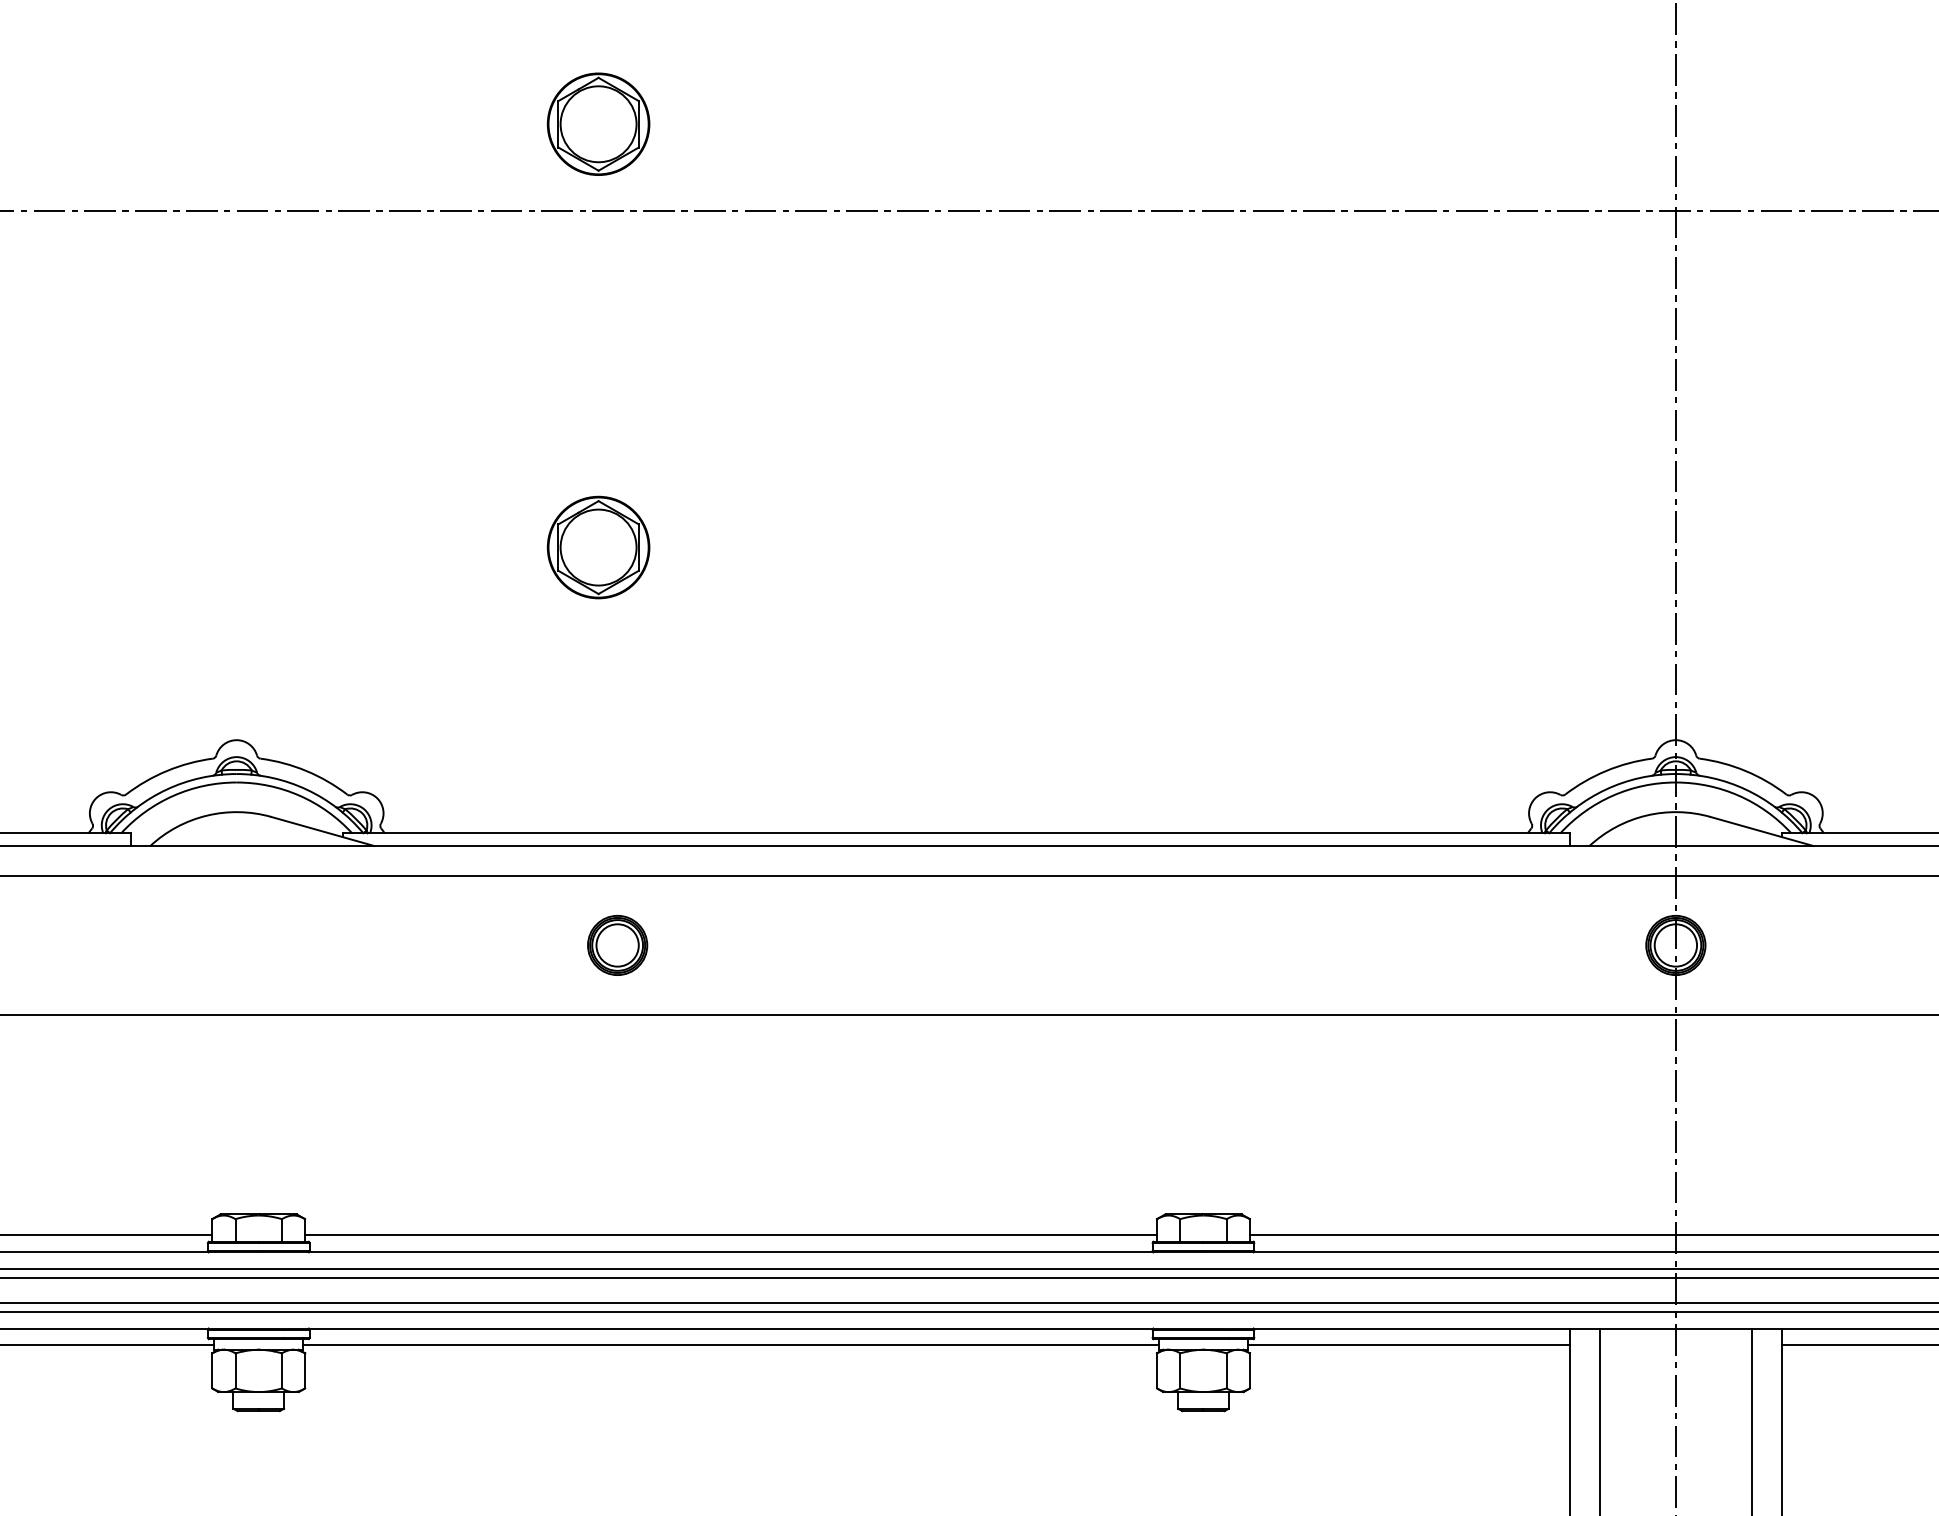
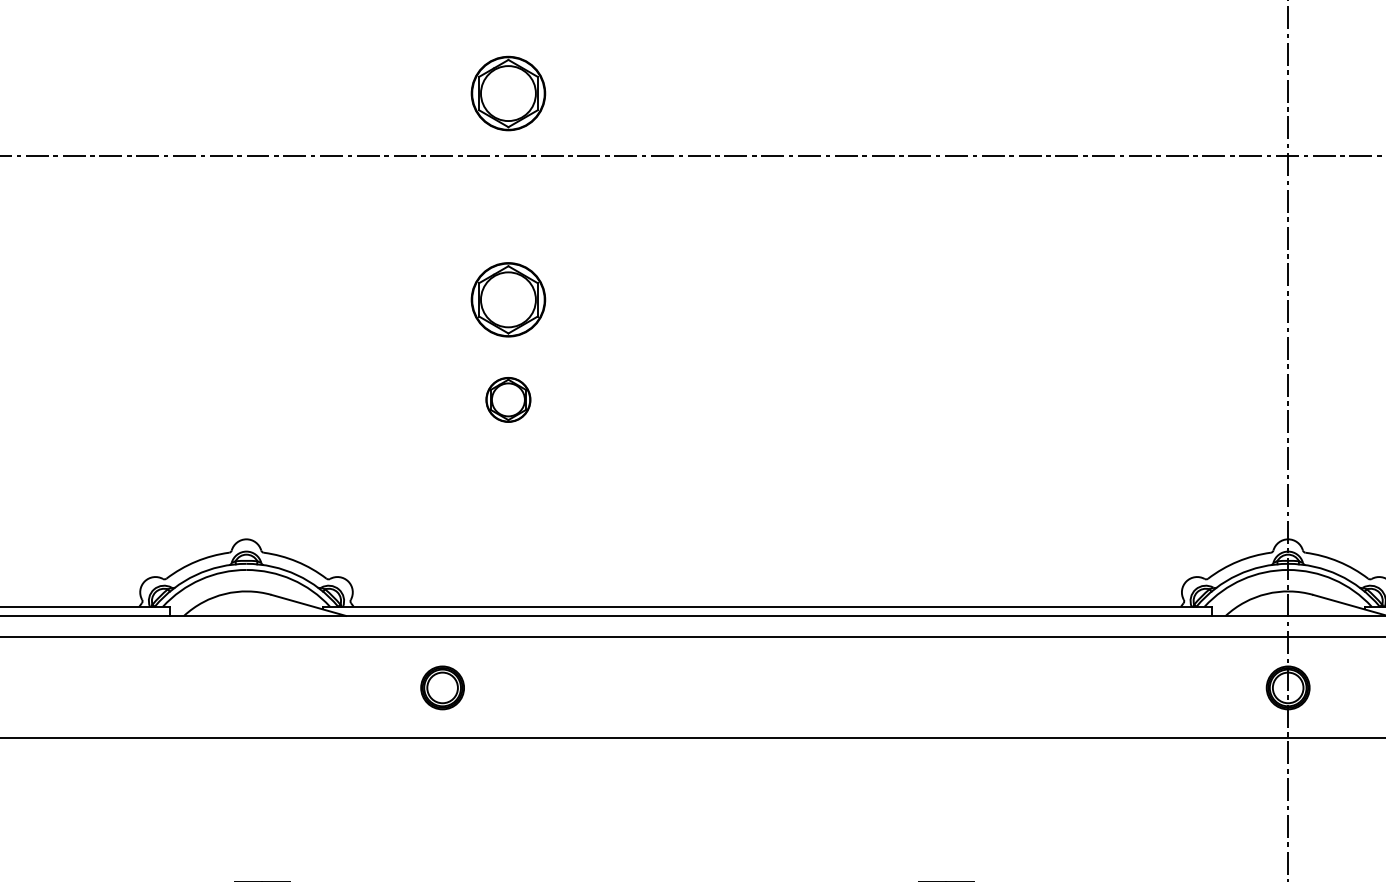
part: (598, 408) -> (508, 299), added
part: (598, 547) -> (508, 399), size x0.6
part: (617, 945) -> (442, 687), moved

